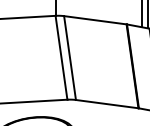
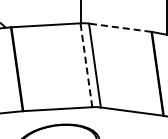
line: (95, 20) -> (120, 27), solid -> dashed
line: (61, 57) -> (86, 64), solid -> dashed

